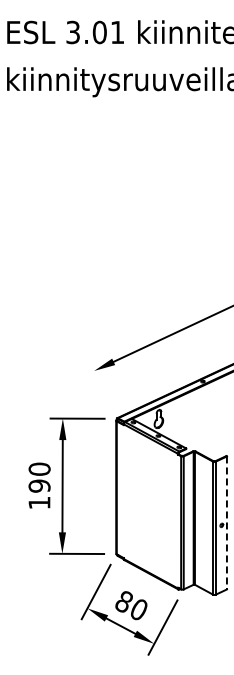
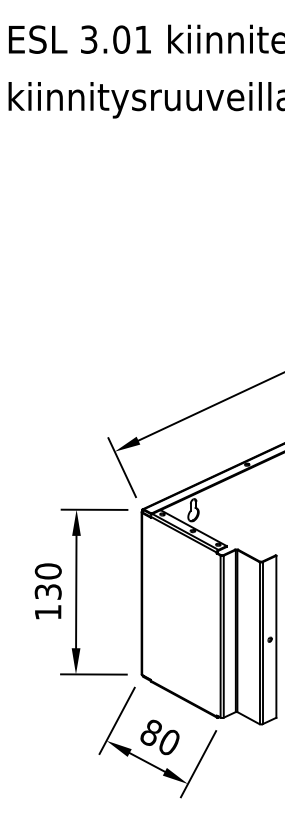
line: (100, 383) -> (122, 467), added
text: (39, 485) -> (48, 591), 190 -> 130
line: (226, 522) -> (275, 636), dashed -> solid

